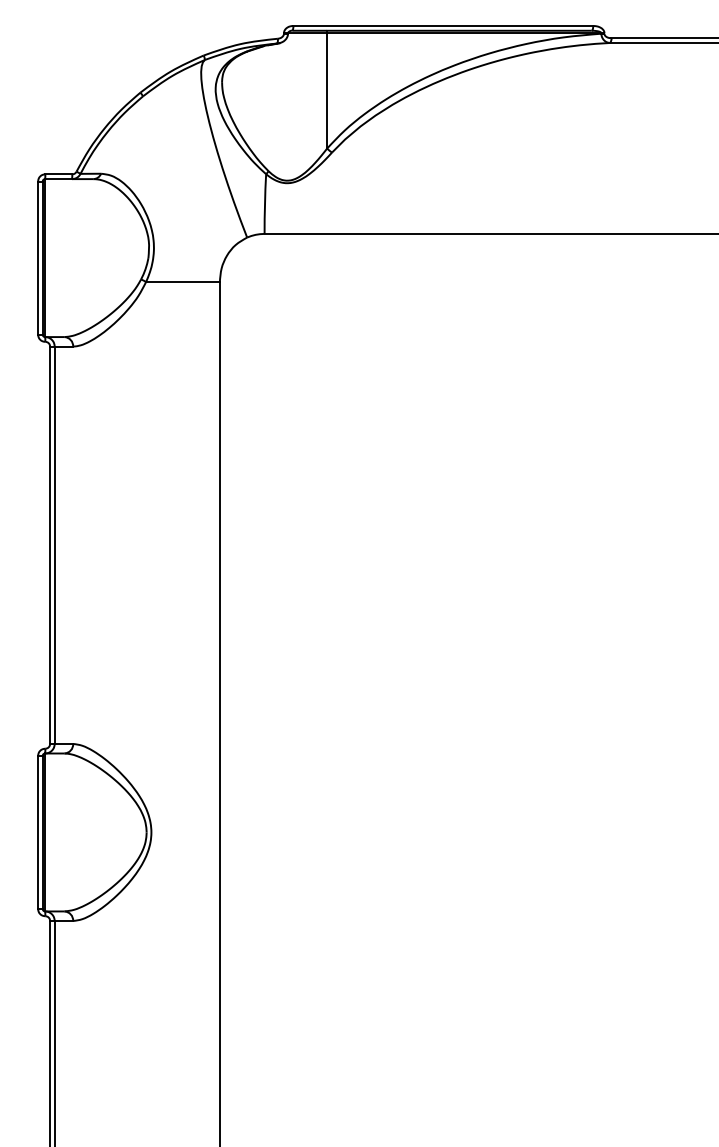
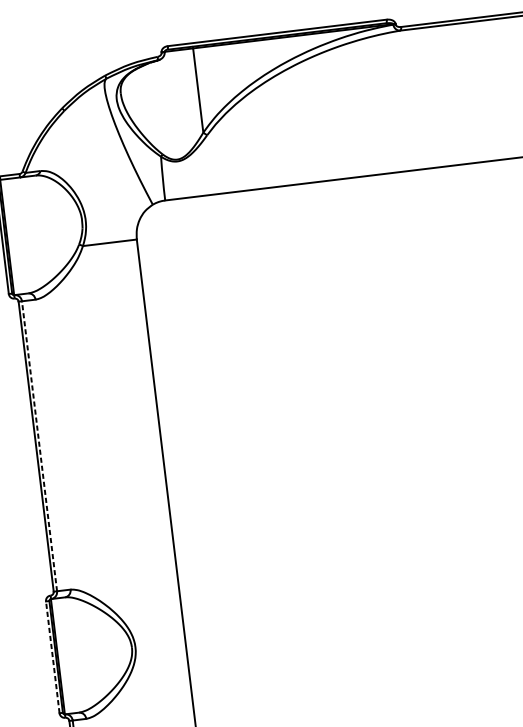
line: (54, 545) -> (39, 446), solid -> dashed
line: (38, 832) -> (53, 657), solid -> dashed

